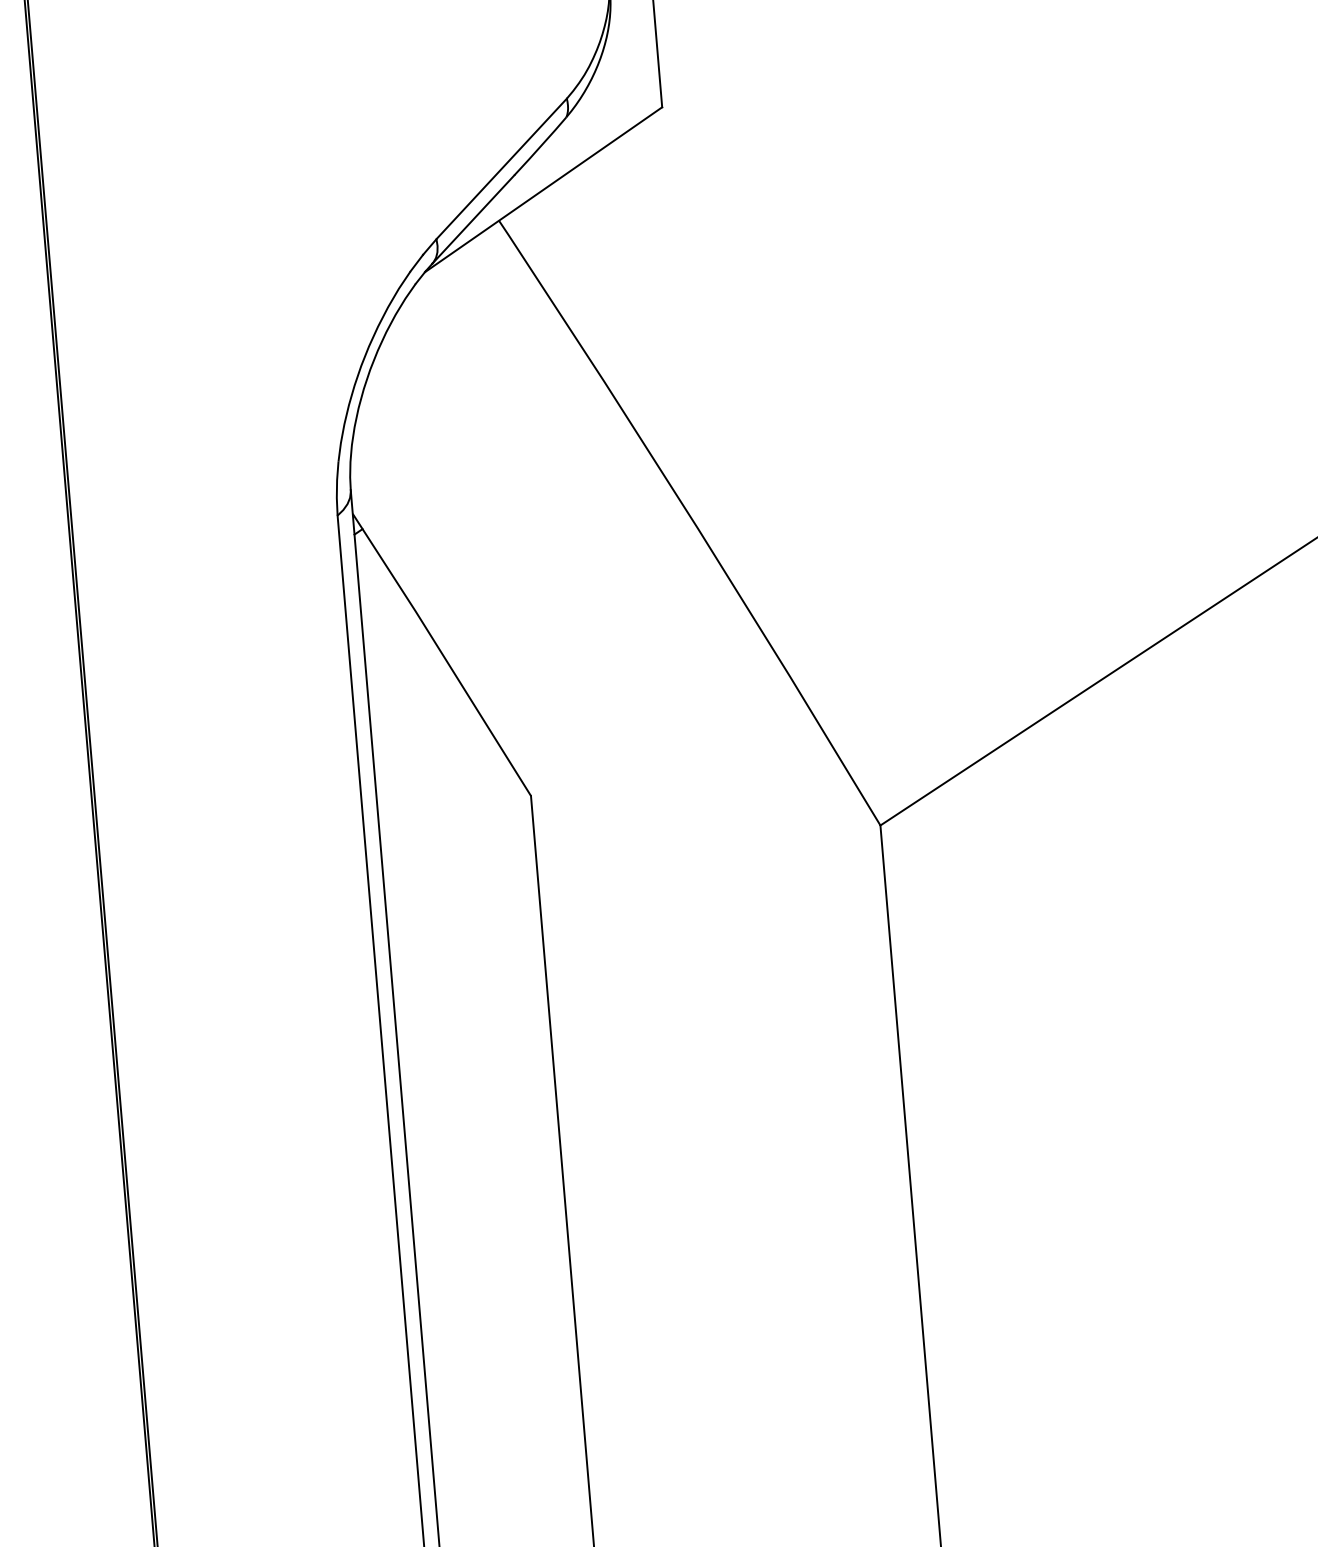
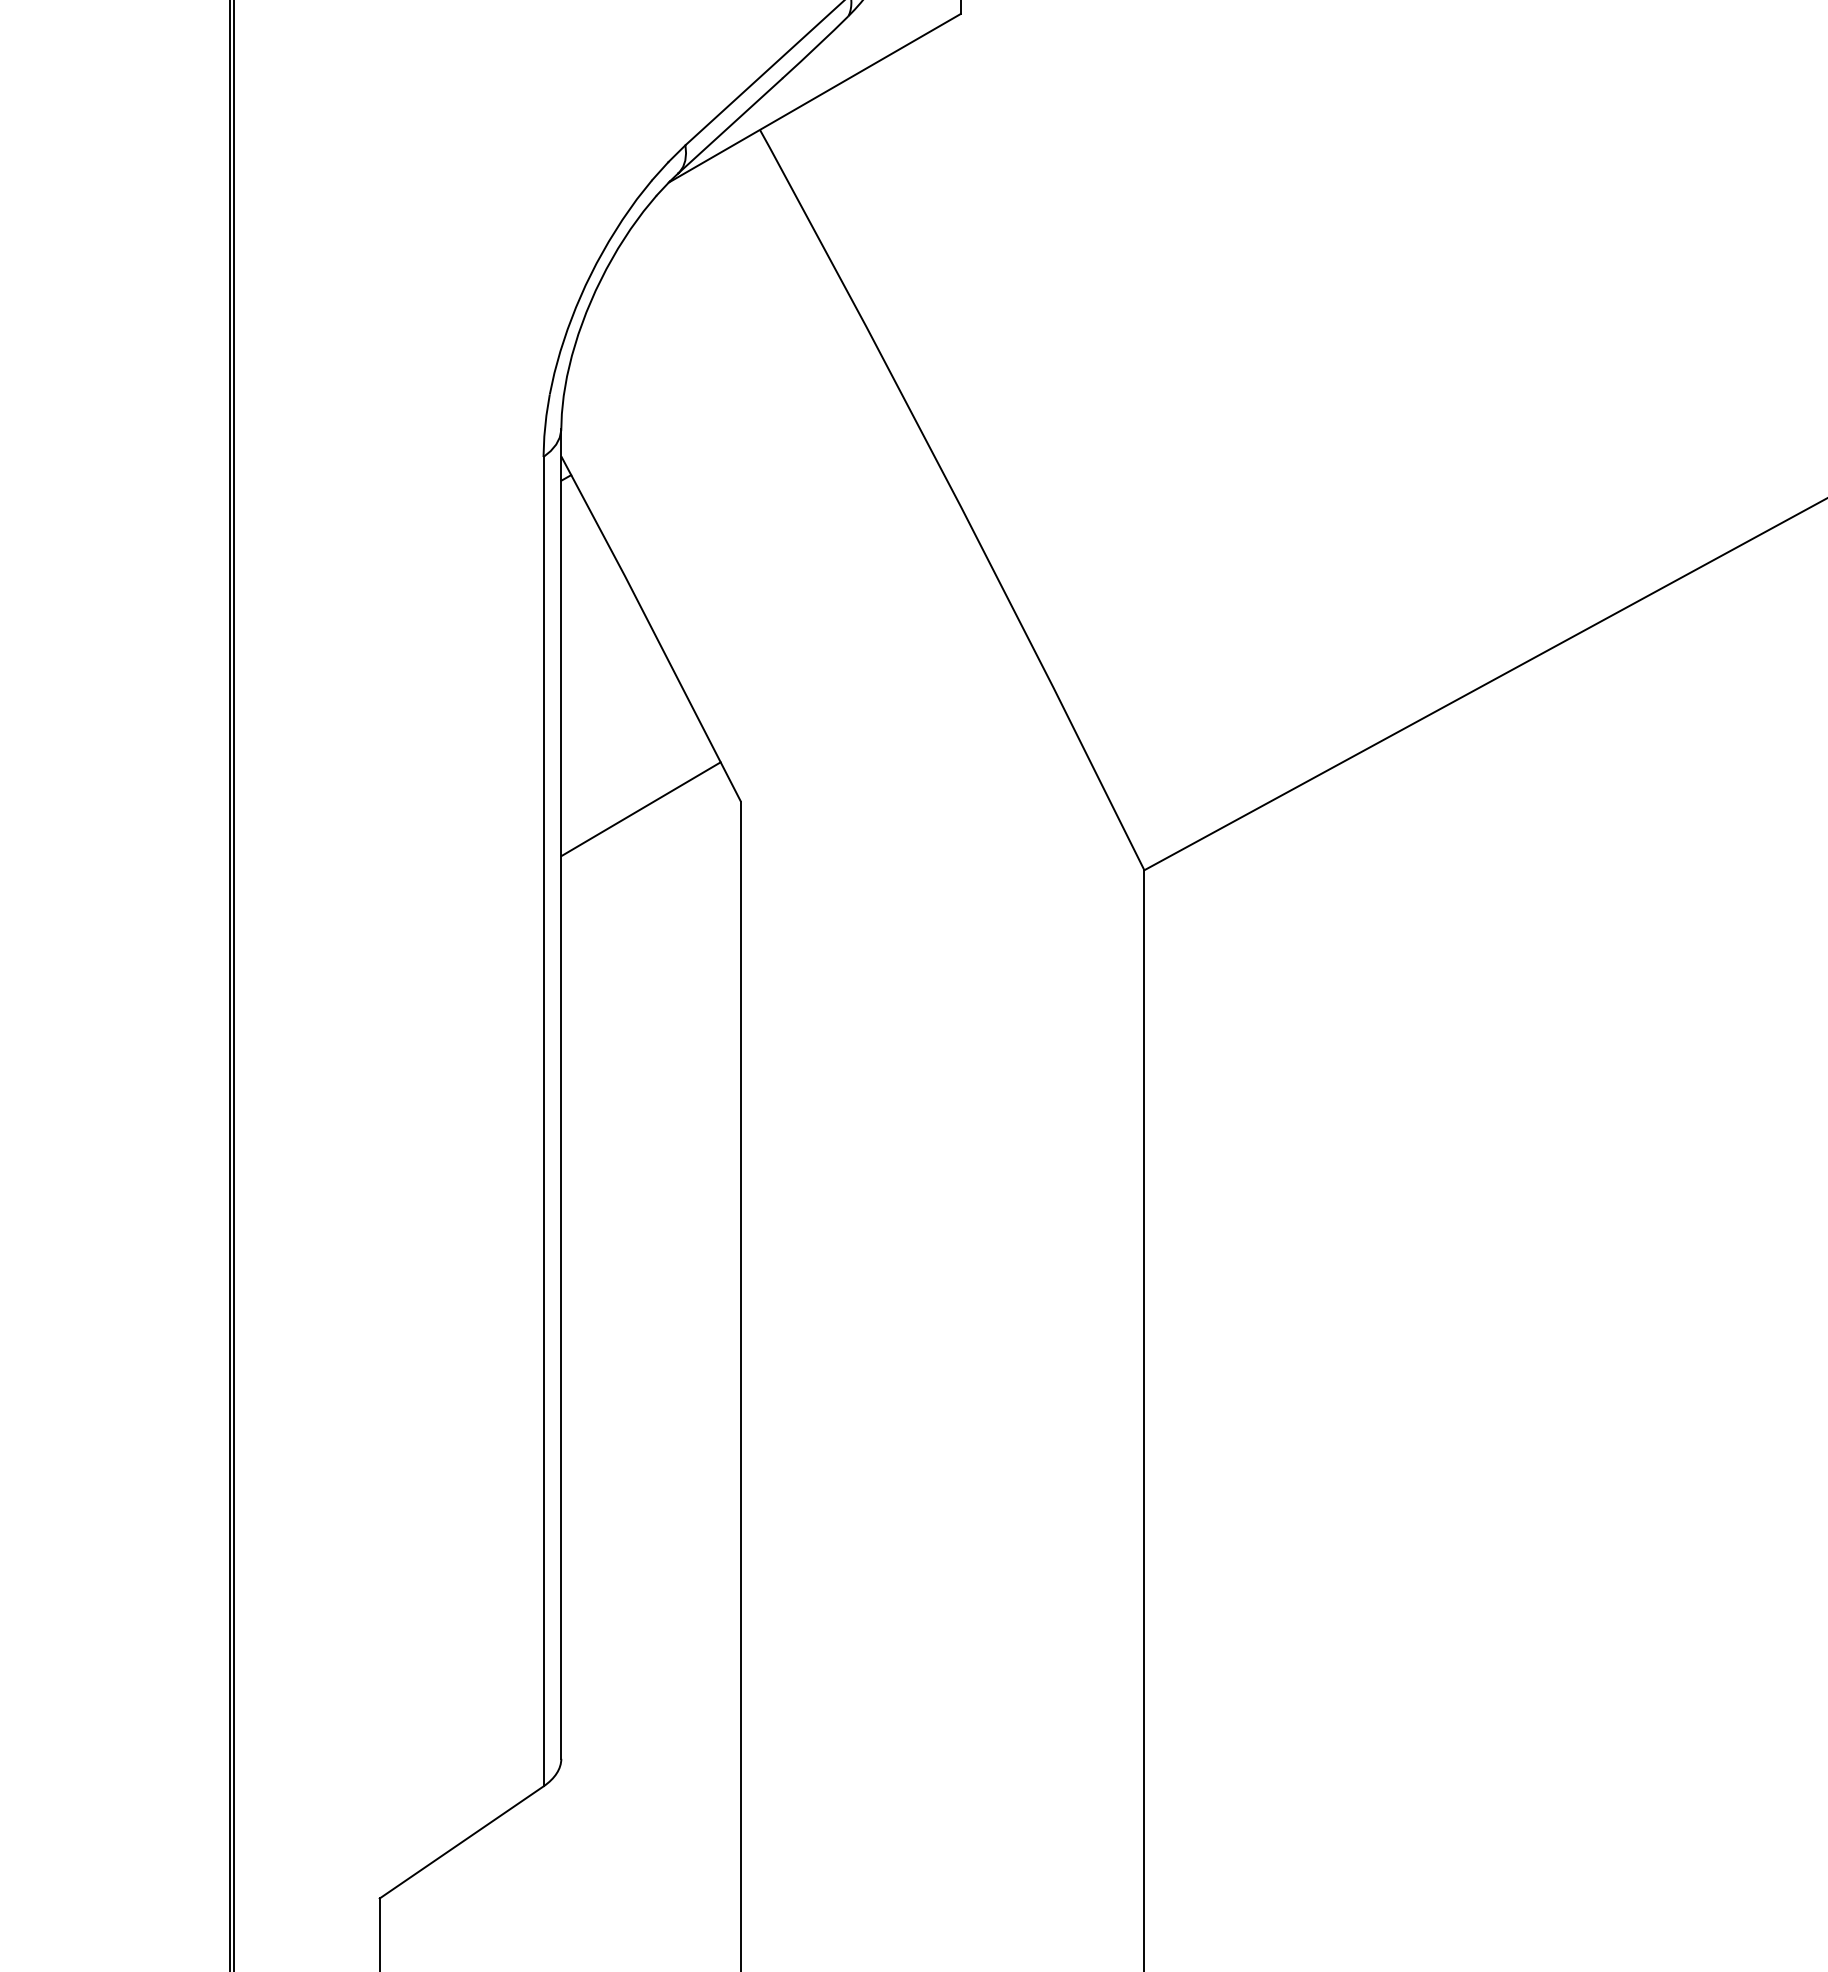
line: (445, 809) -> (640, 809), added

